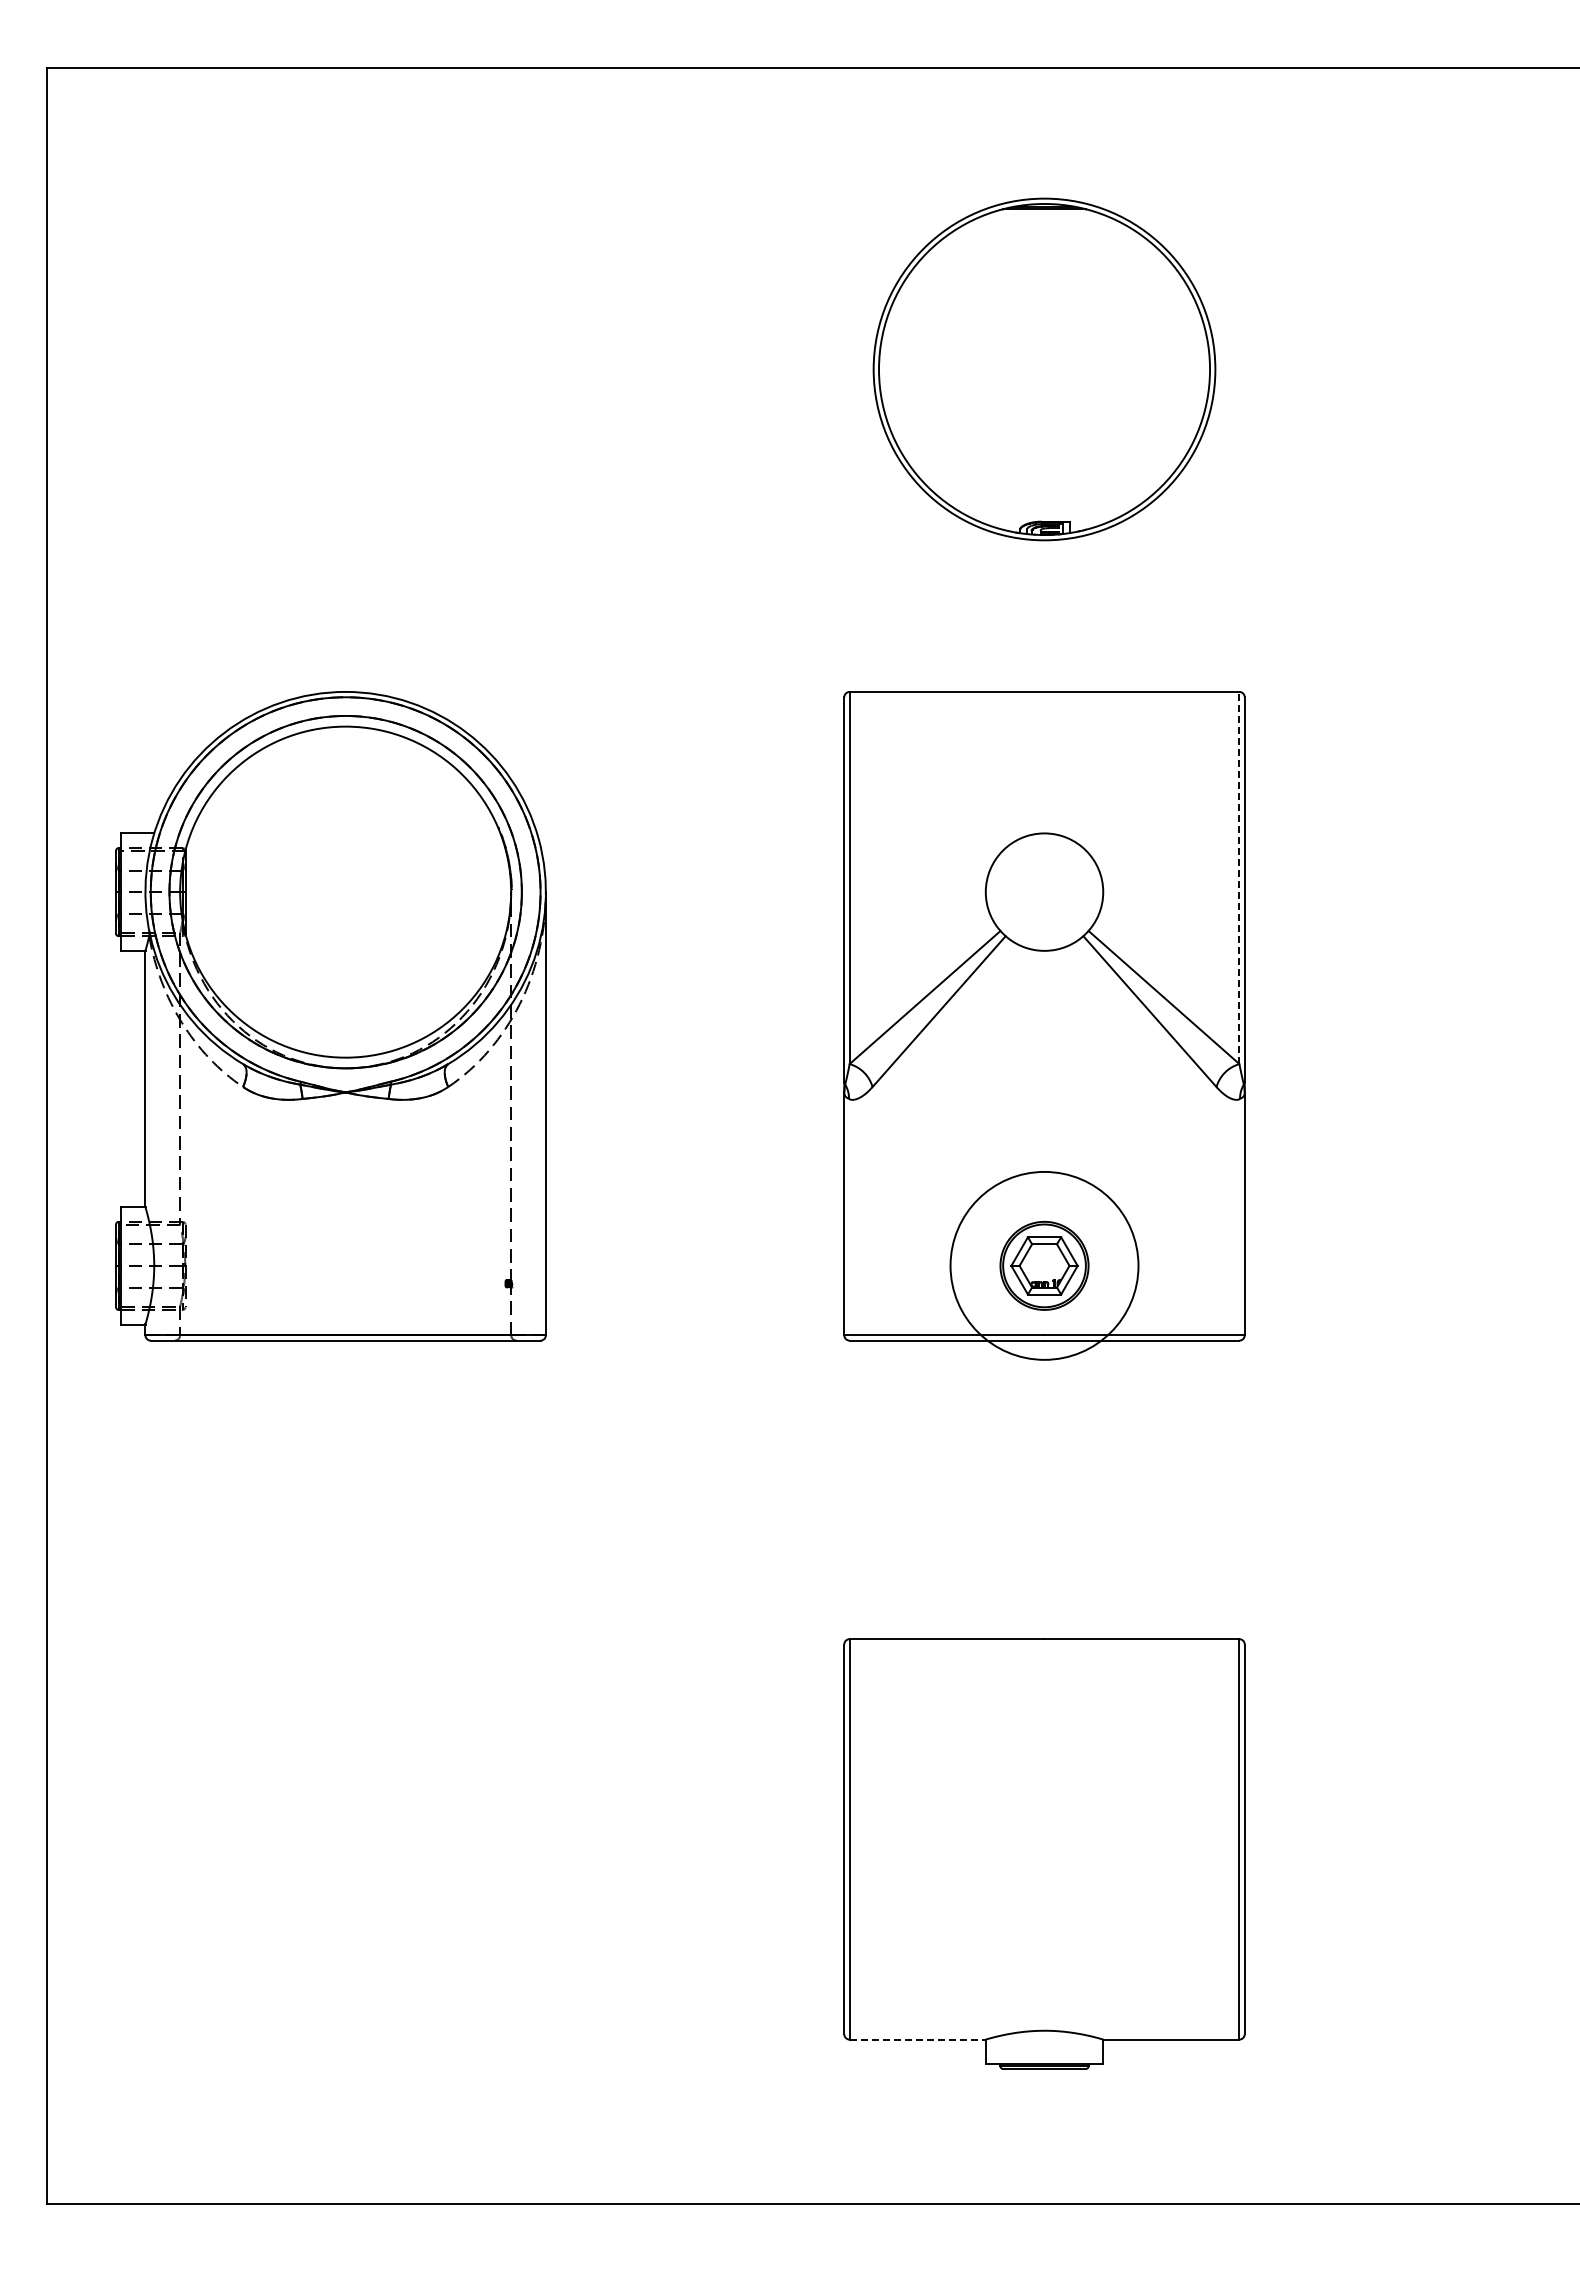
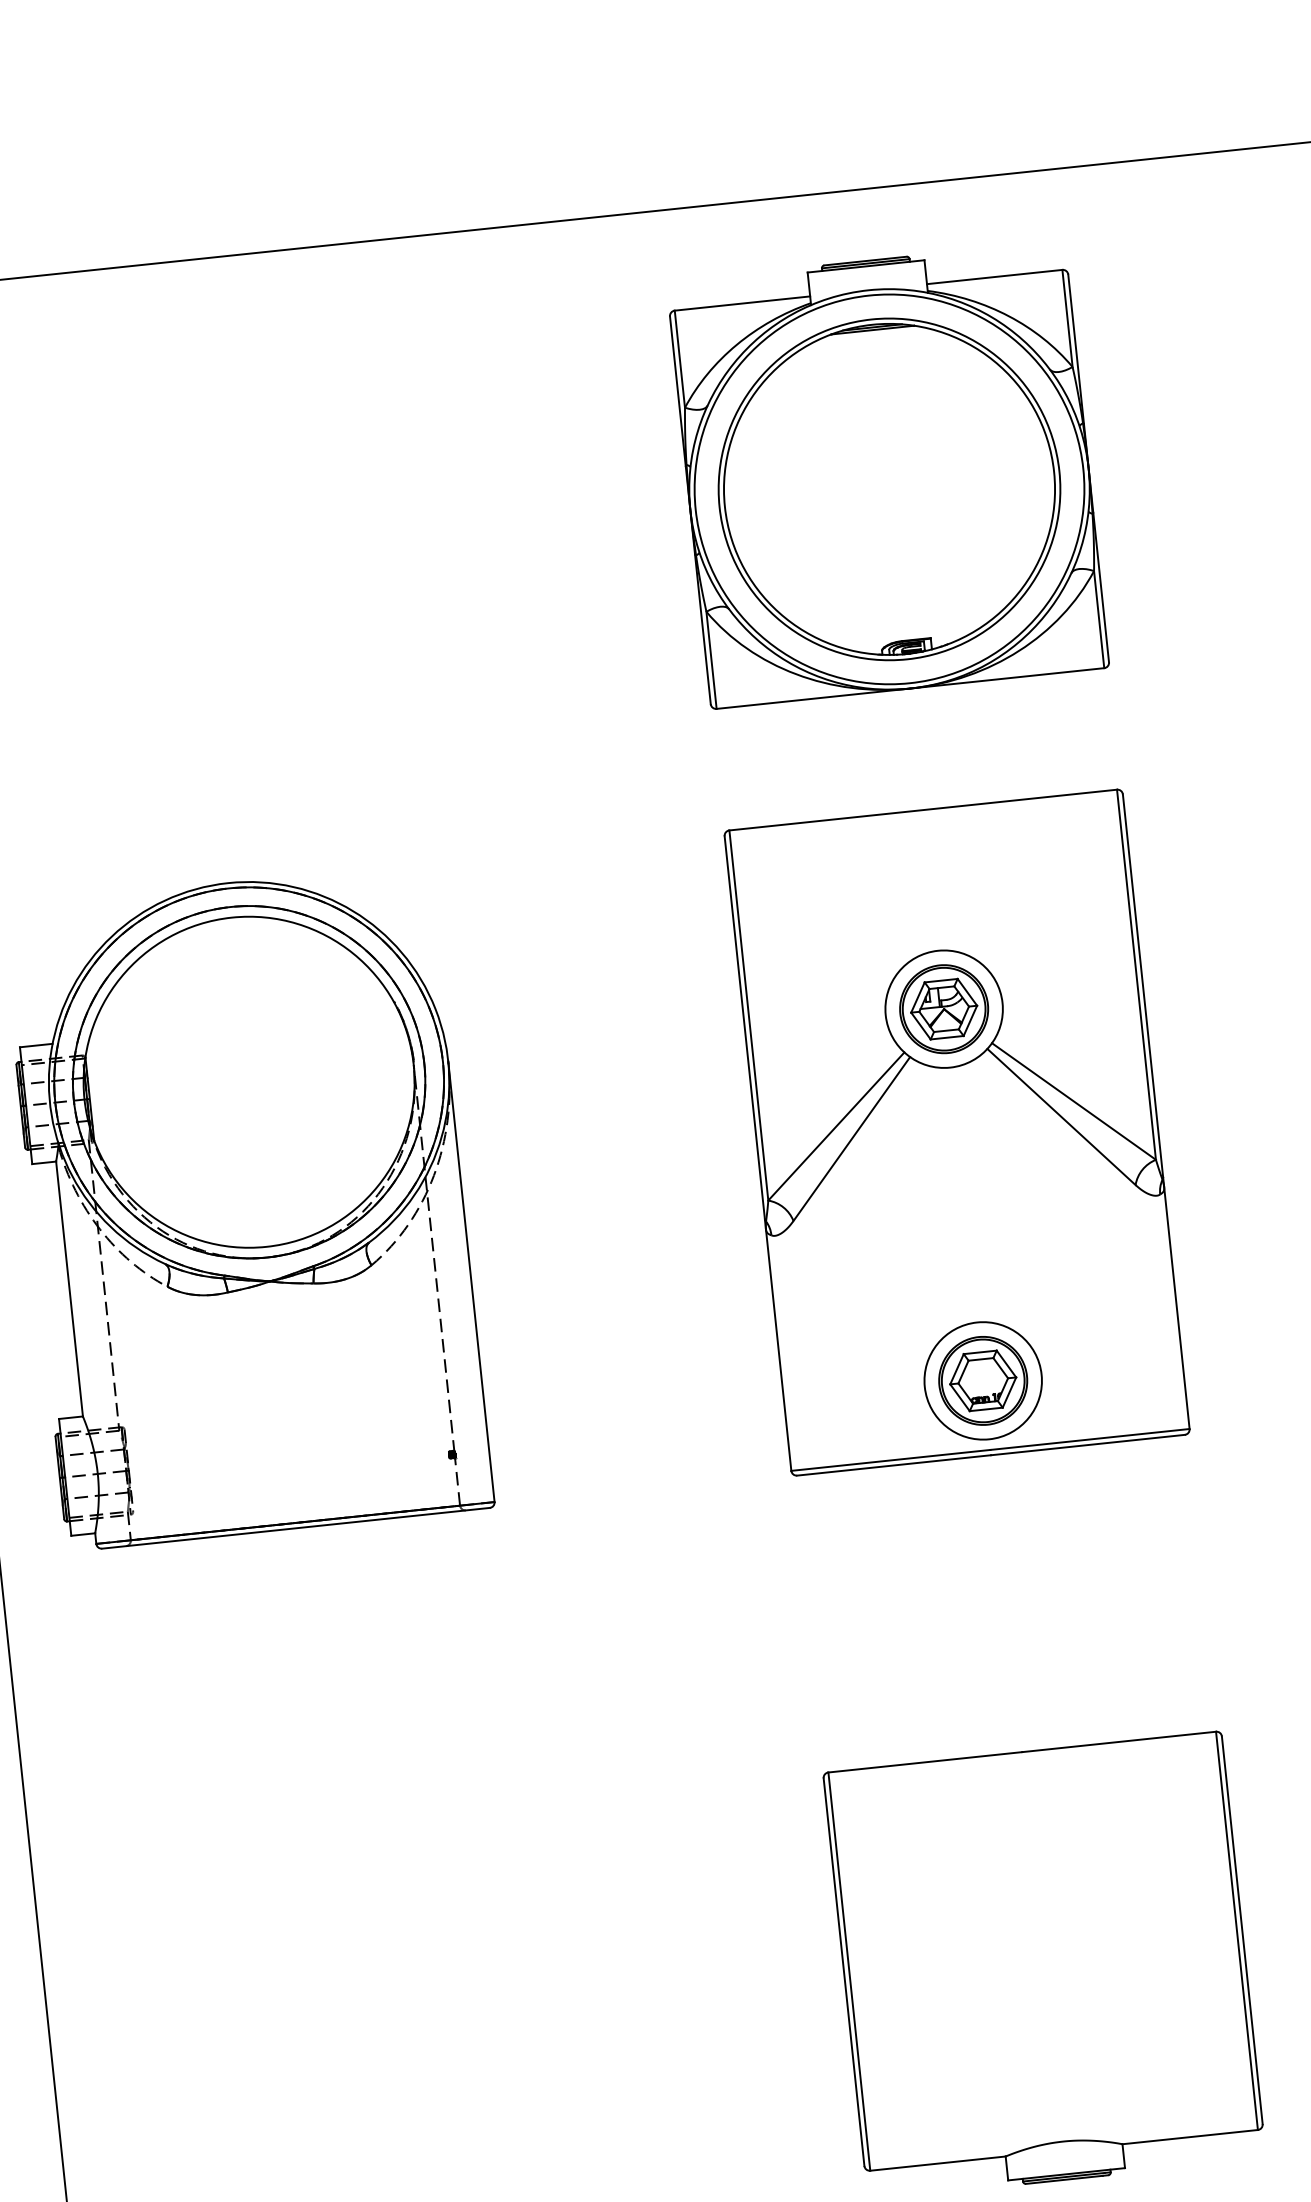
part: (1044, 354) -> (887, 474), added
line: (1239, 877) -> (1136, 974), dashed -> solid
part: (1044, 892) -> (944, 1009), added
circle: (1044, 1265) -> (983, 1380), size x0.62
line: (918, 2039) -> (938, 2163), dashed -> solid

